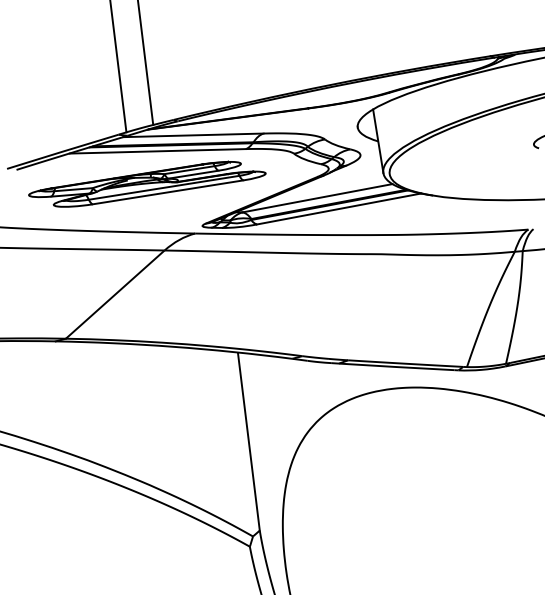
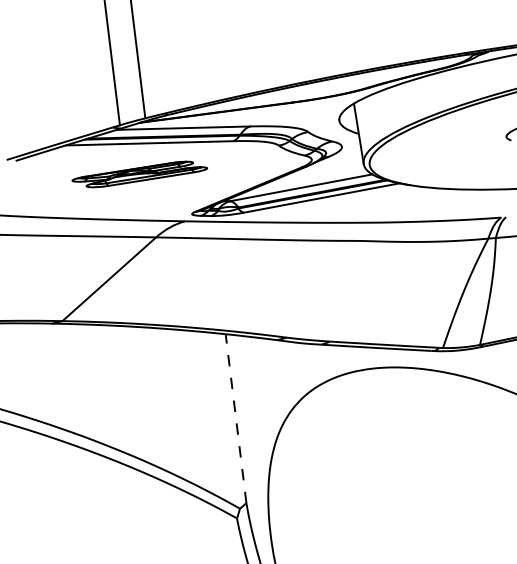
part: (147, 183) -> (139, 173), size x0.6
line: (248, 441) -> (235, 418), solid -> dashed

